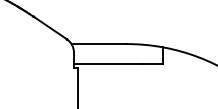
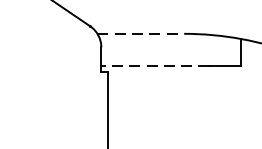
line: (99, 44) -> (141, 34), solid -> dashed
line: (107, 64) -> (154, 65), solid -> dashed

